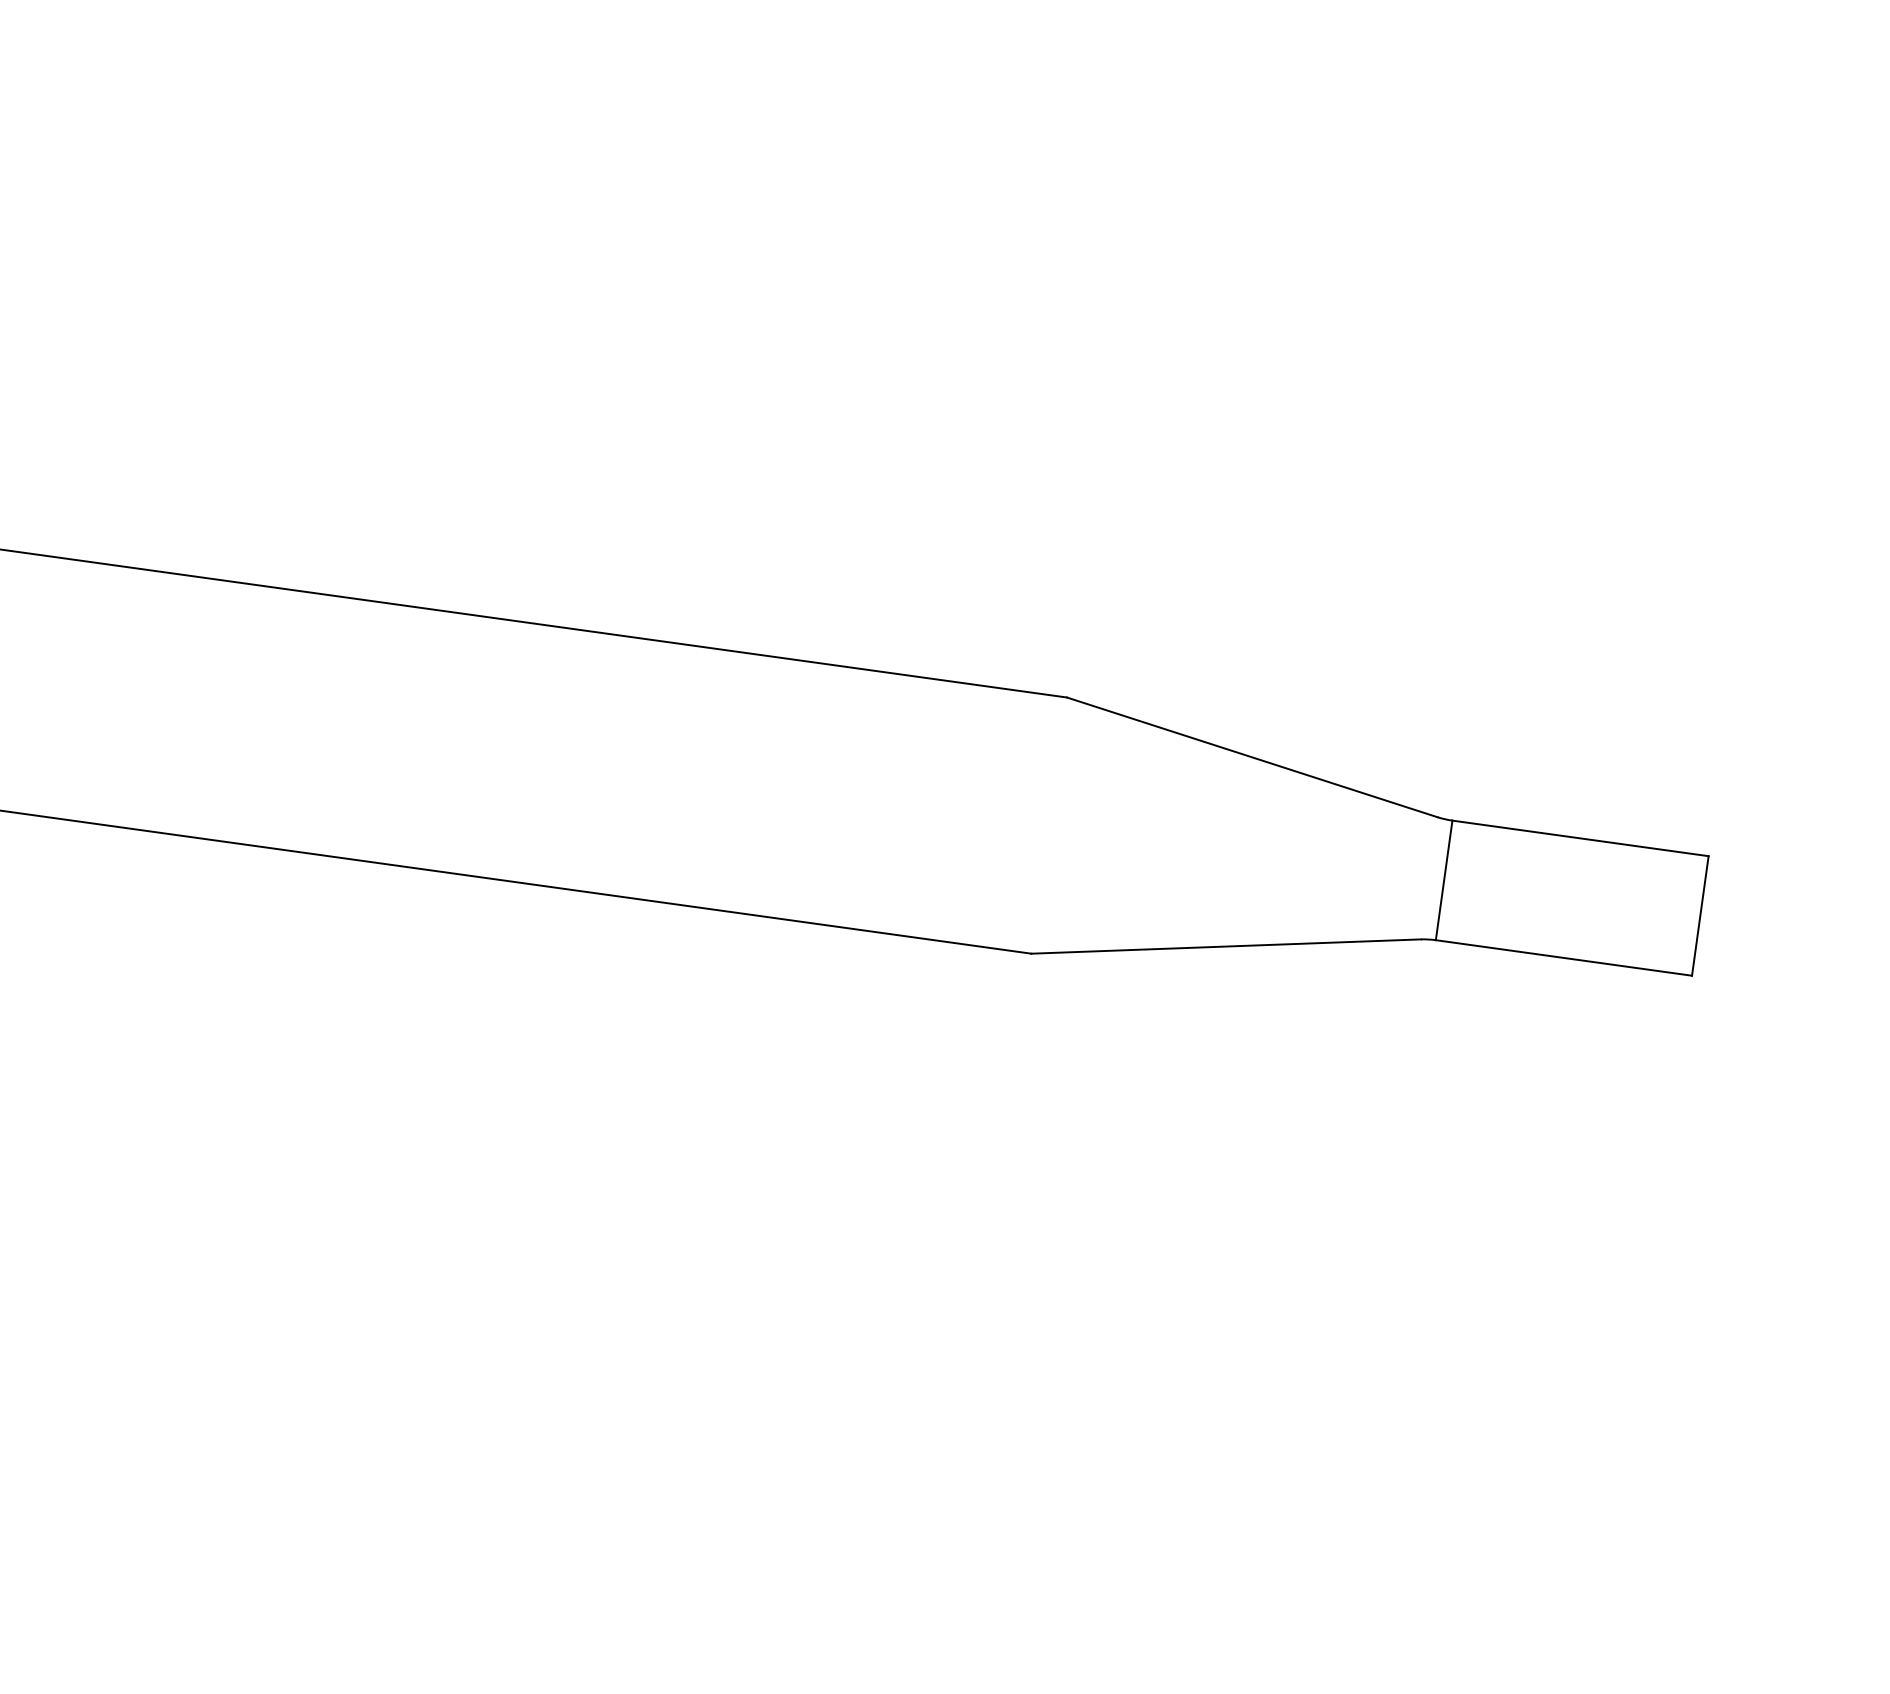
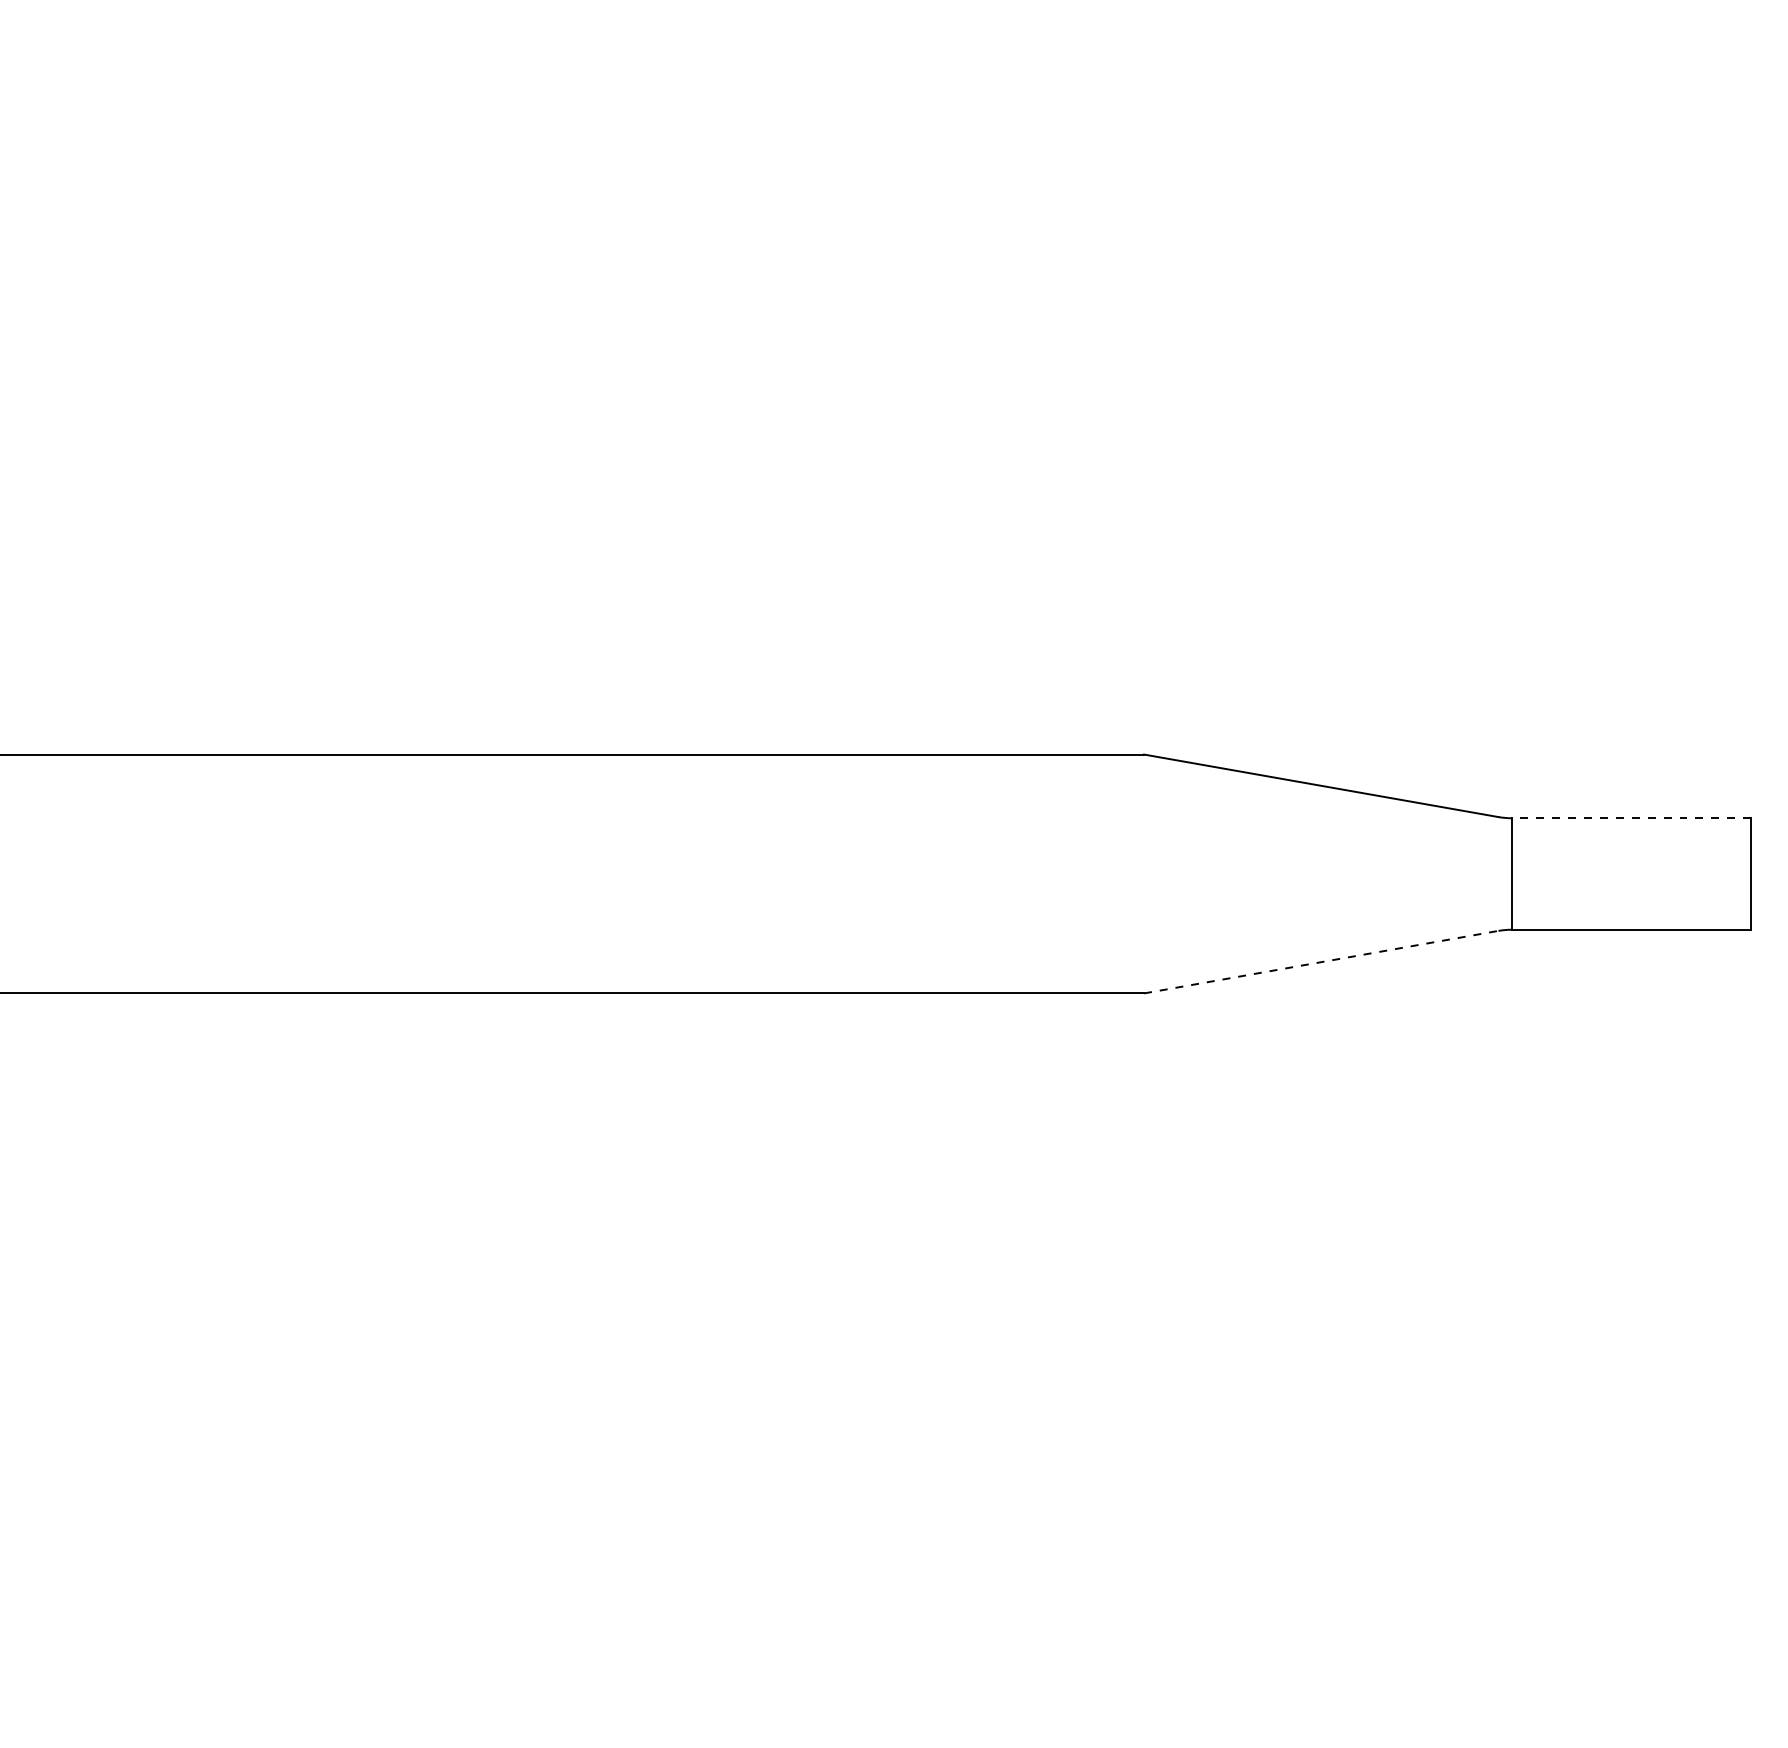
line: (1580, 838) -> (1631, 818), solid -> dashed
line: (1226, 946) -> (1321, 962), solid -> dashed

